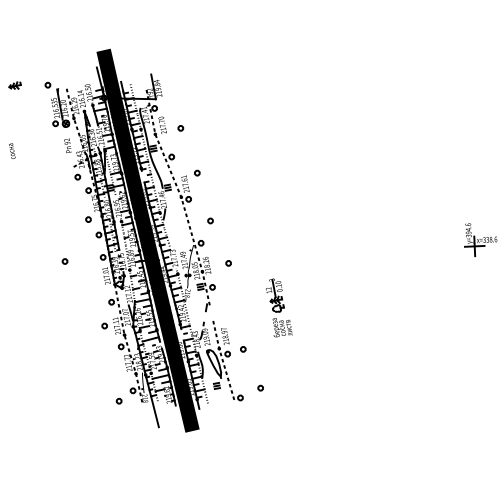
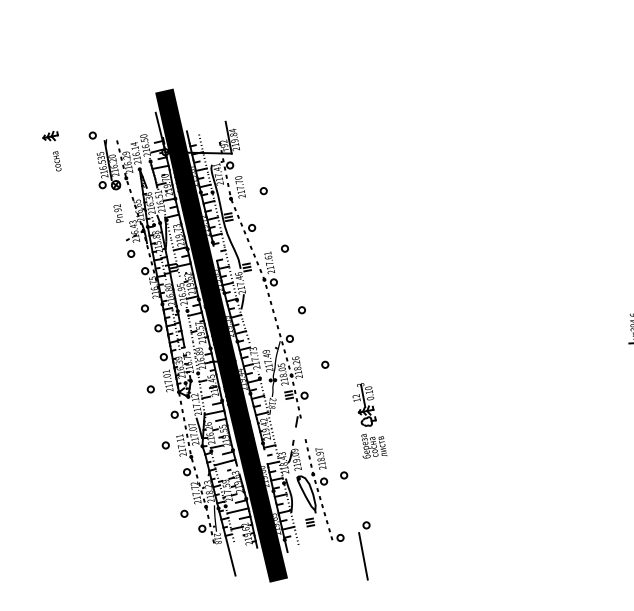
text: (12, 150) -> (57, 160), moved
circle: (64, 261) -> (150, 389), moved
part: (278, 307) -> (368, 420), moved
circle: (118, 400) -> (183, 512), moved
line: (257, 412) -> (362, 556), added

